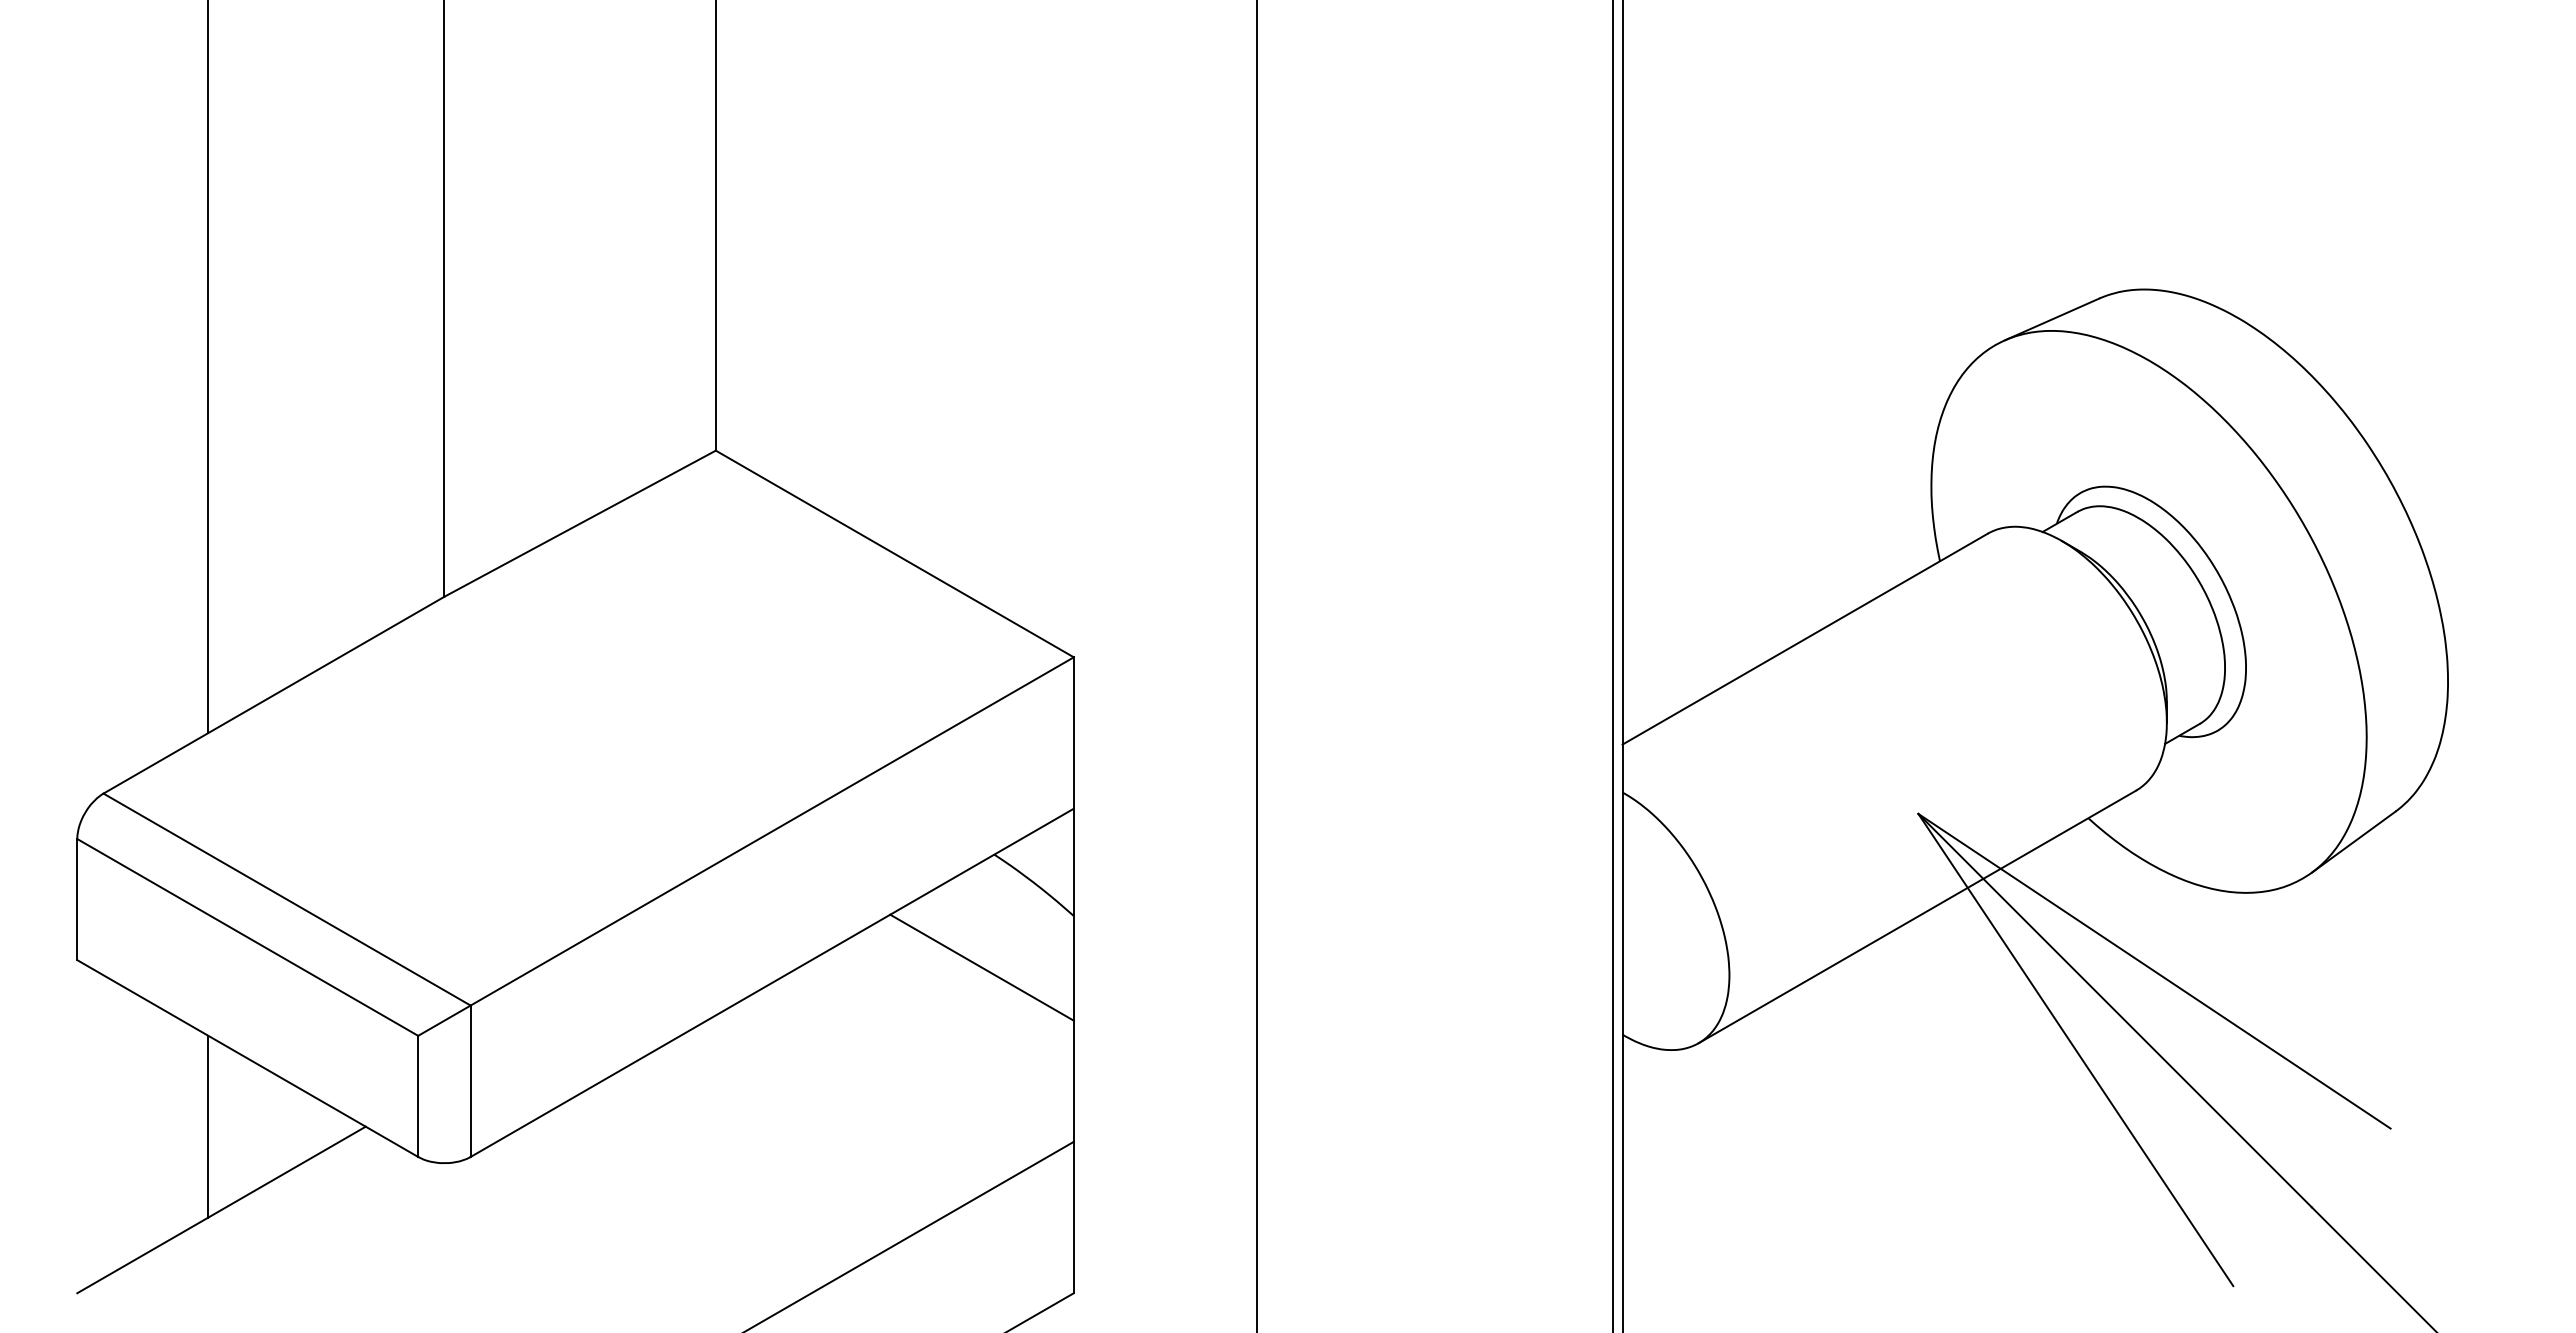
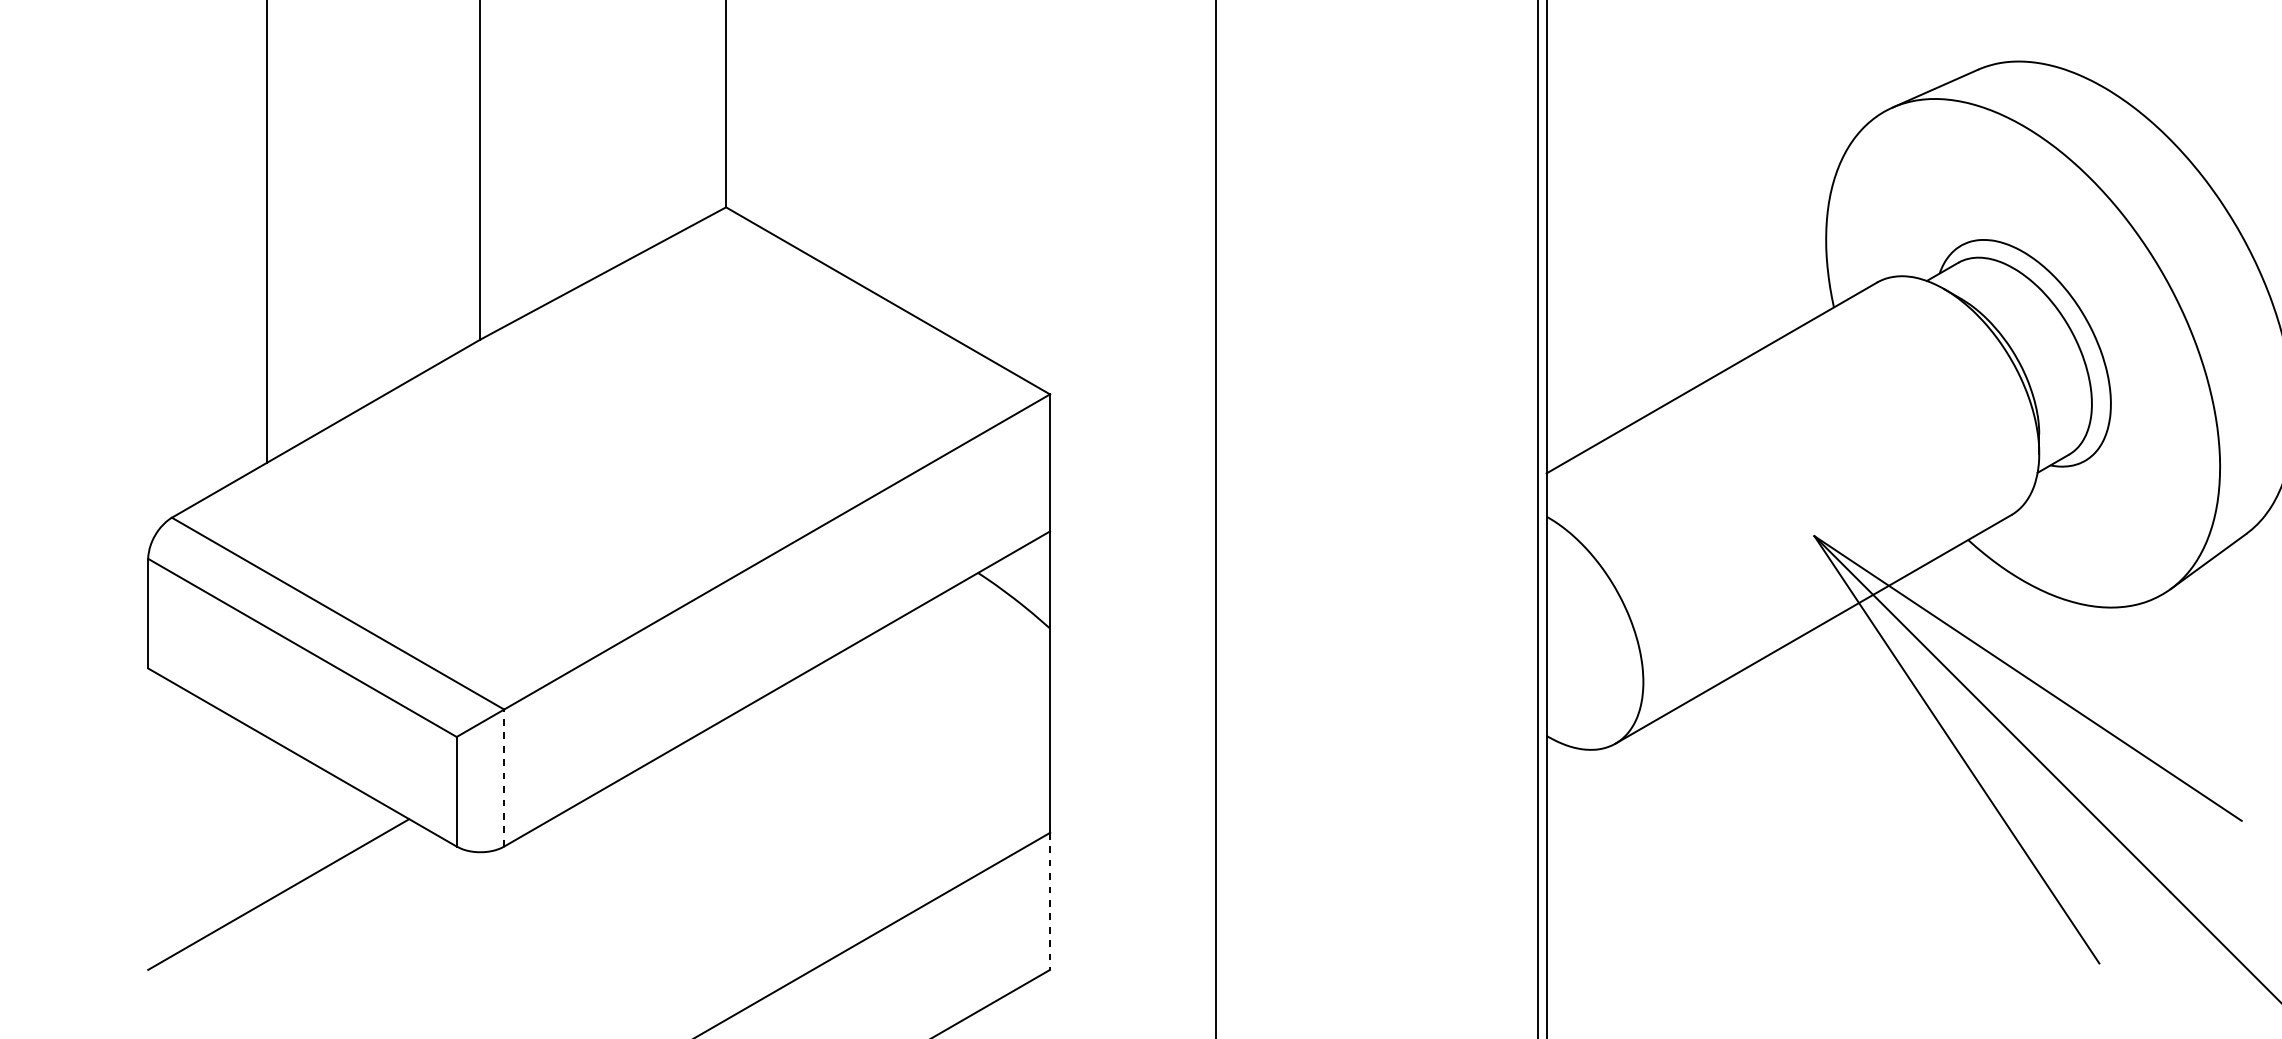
line: (981, 967) -> (966, 675), removed
line: (470, 1081) -> (504, 778), solid -> dashed
line: (208, 1126) -> (266, 819), removed
line: (1073, 1217) -> (1049, 901), solid -> dashed

